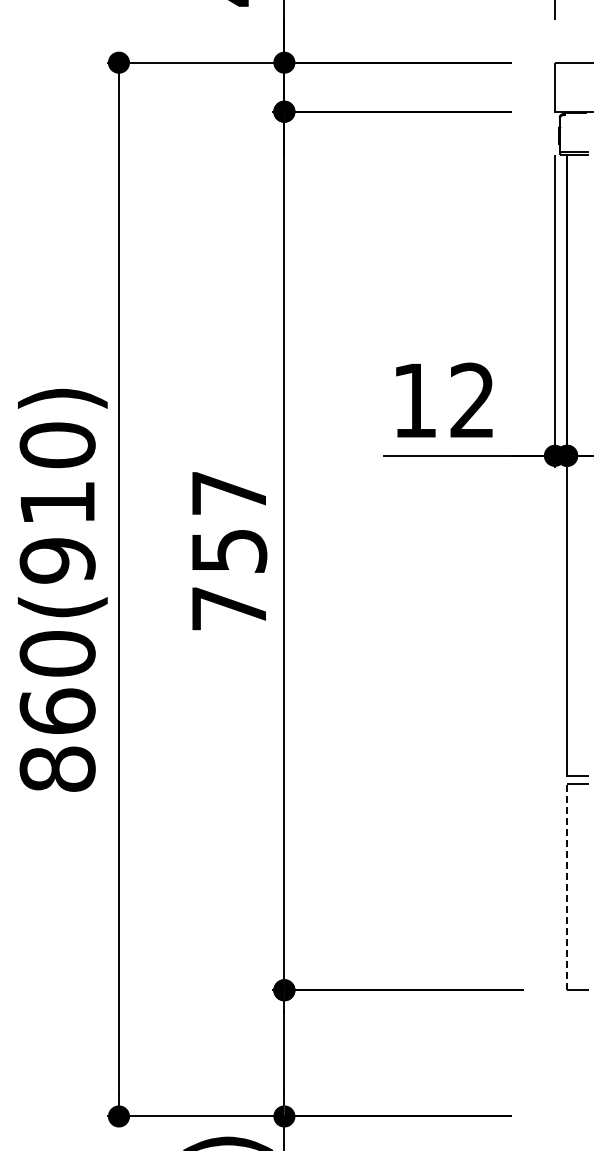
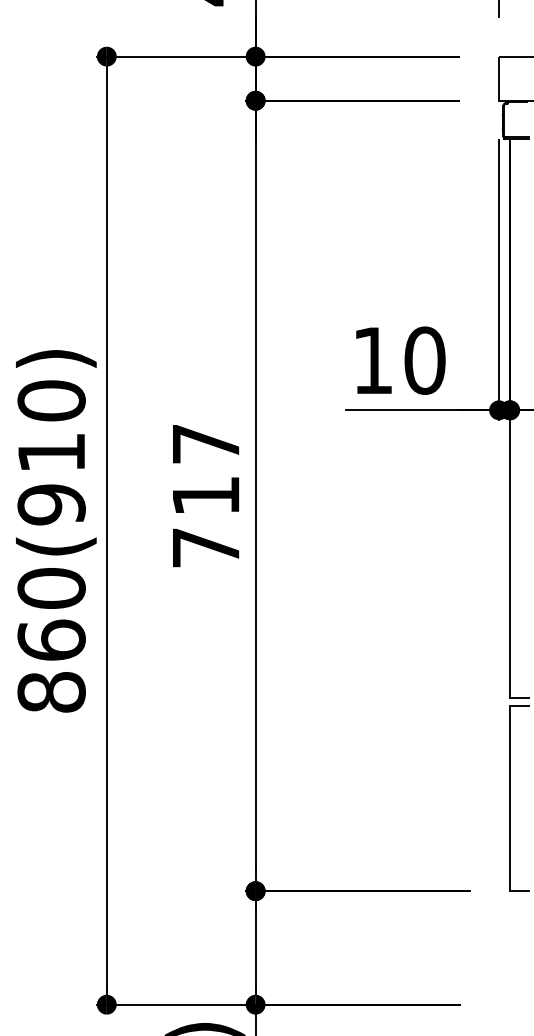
text: (472, 400) -> (424, 360), 12 -> 10
text: (229, 551) -> (206, 496), 757 -> 717
line: (567, 887) -> (510, 798), dashed -> solid

